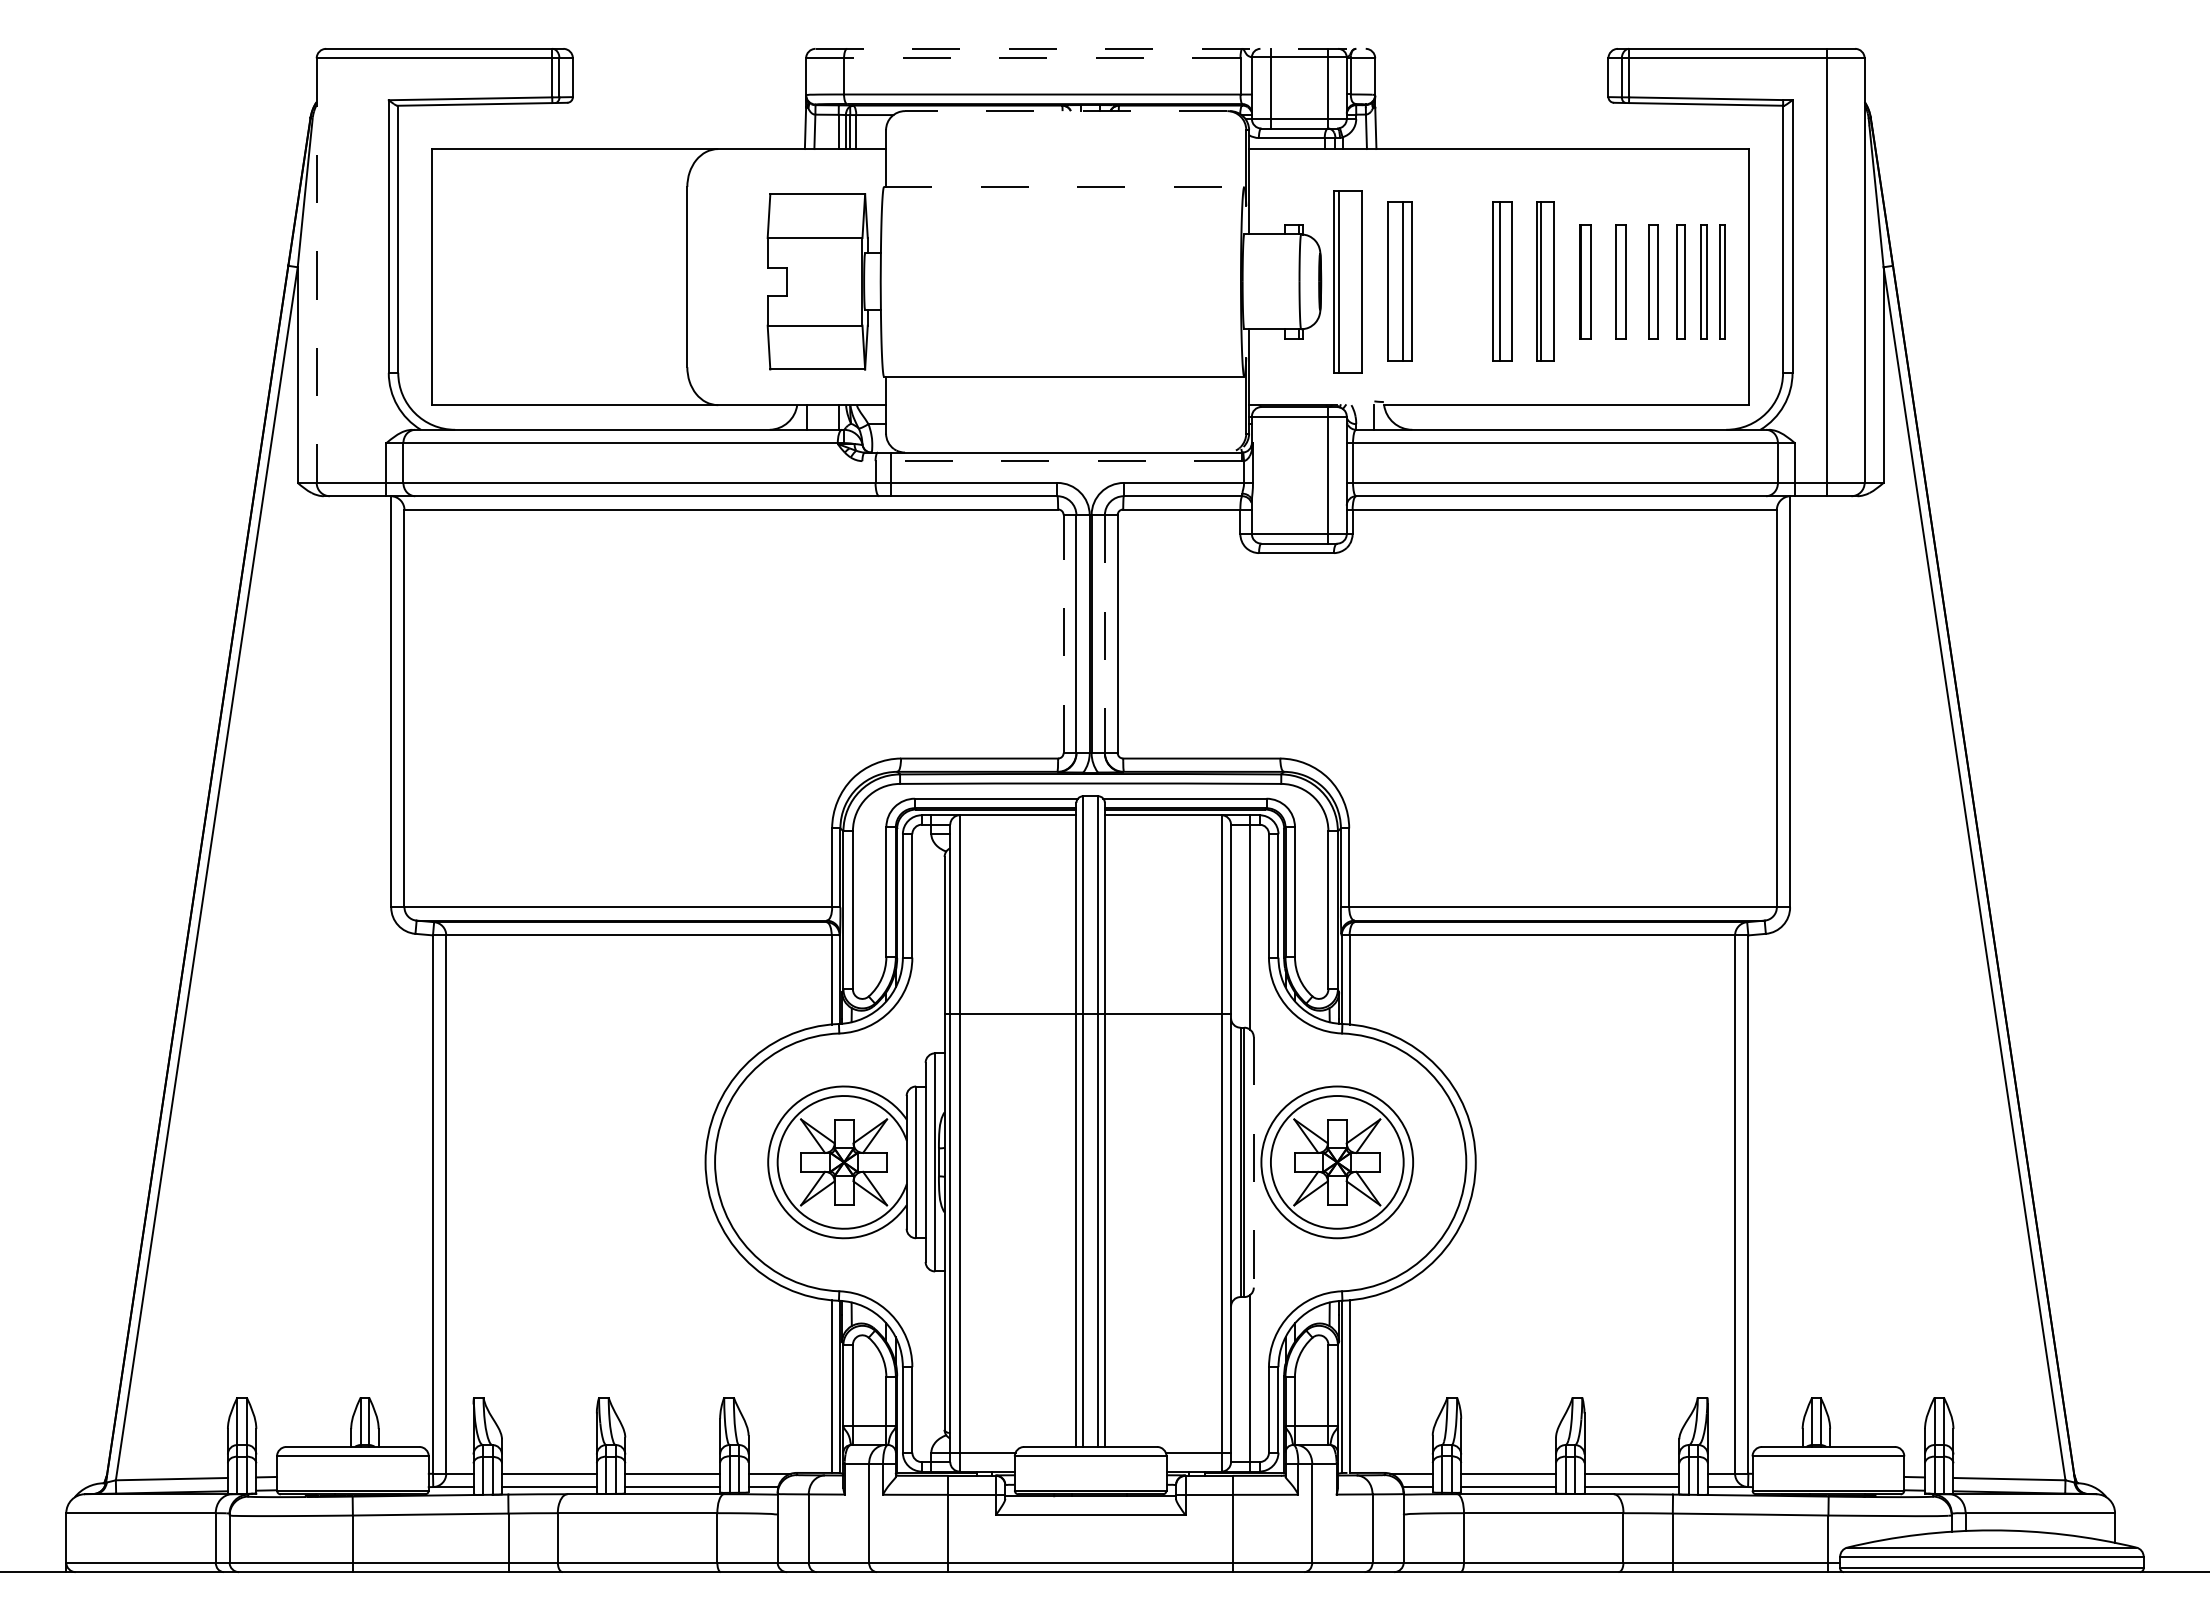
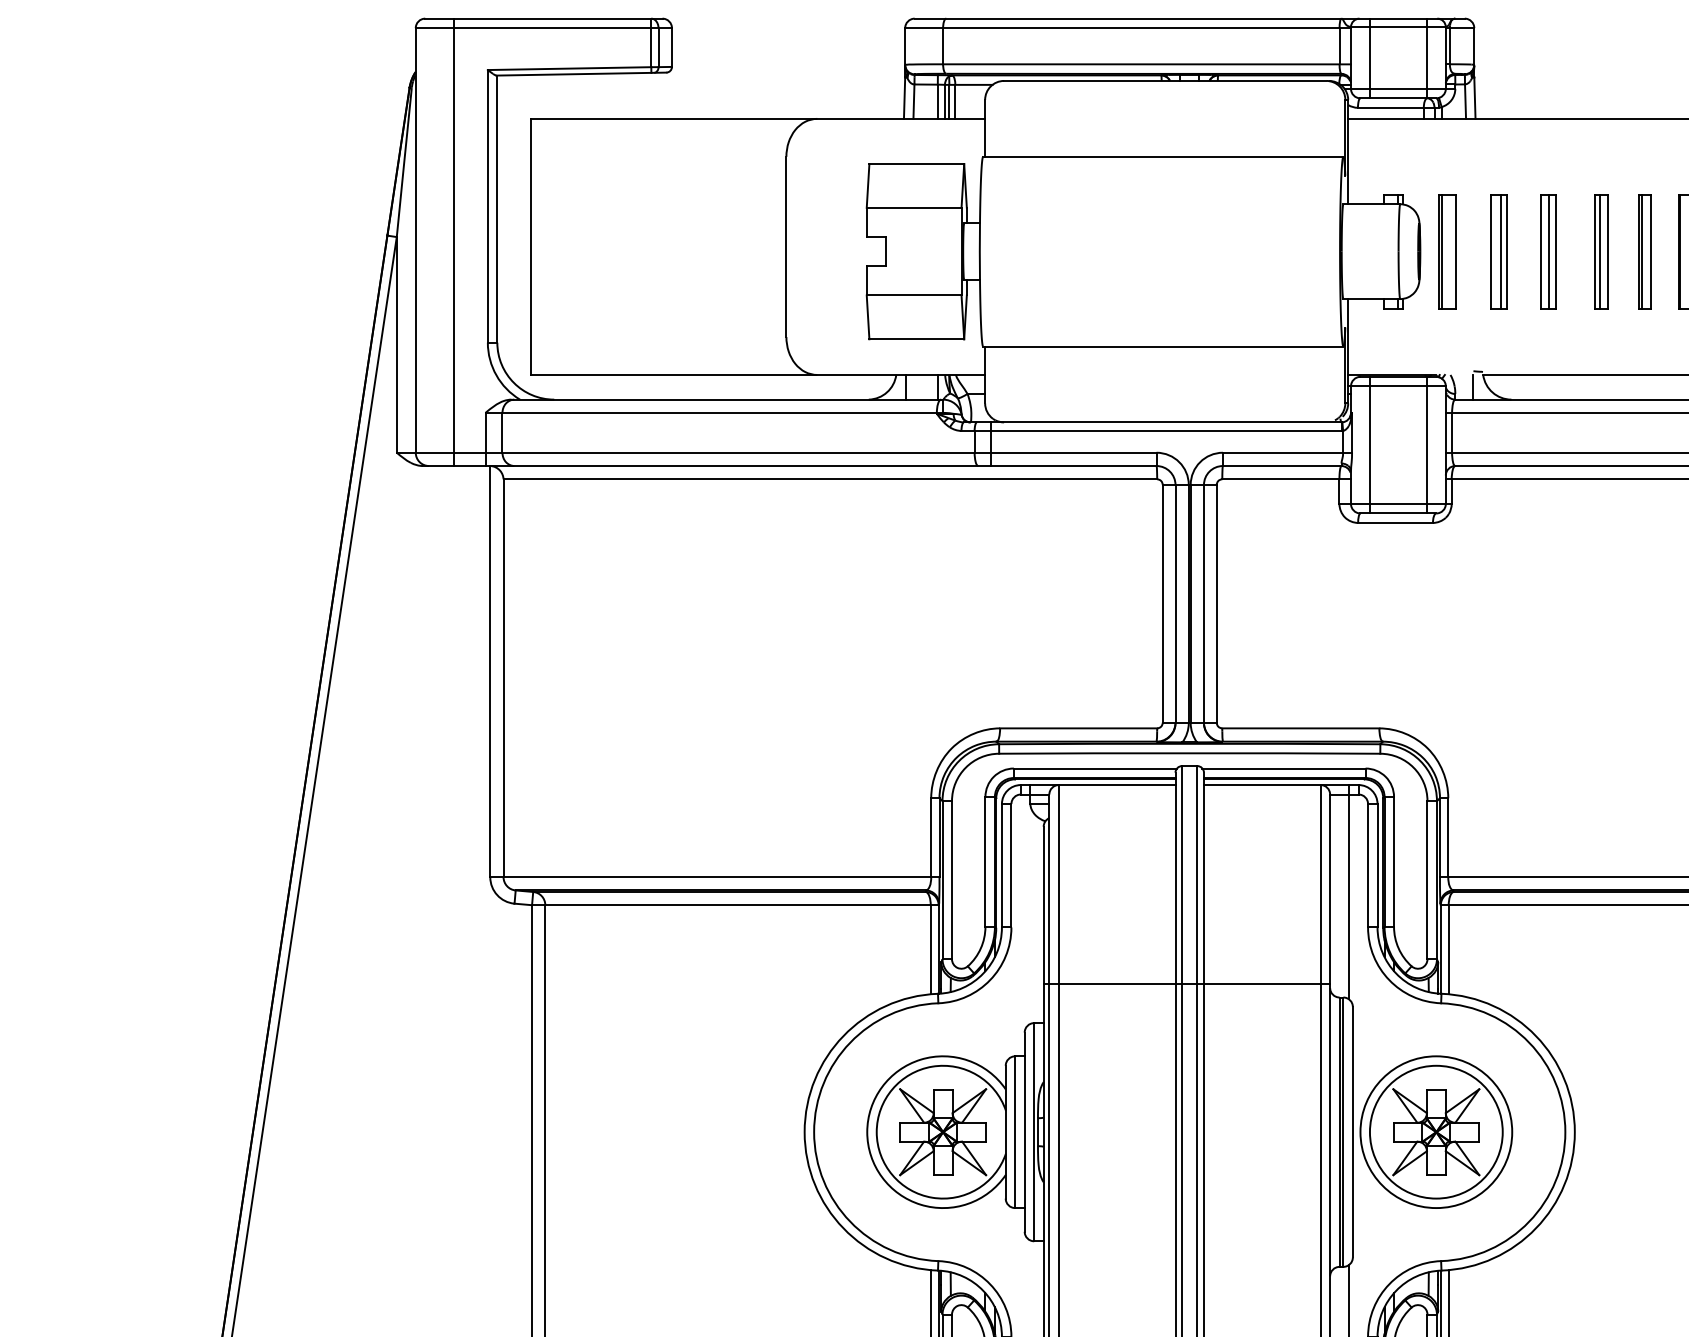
line: (1091, 48) -> (1190, 18), dashed -> solid
line: (1029, 58) -> (1128, 28), dashed -> solid
line: (1065, 111) -> (1164, 81), dashed -> solid
line: (1064, 187) -> (1163, 157), dashed -> solid
line: (316, 271) -> (415, 241), dashed -> solid
line: (354, 272) -> (453, 242), added
part: (1347, 281) -> (1446, 251), size x0.62
part: (1399, 281) -> (1498, 251), size x0.71
part: (1449, 281) -> (1548, 251), added
part: (1502, 281) -> (1601, 251), size x0.71
part: (1545, 281) -> (1644, 251), size x0.71
line: (1051, 461) -> (1150, 431), dashed -> solid
line: (1270, 475) -> (1369, 445), added
line: (1063, 634) -> (1162, 604), dashed -> solid
line: (1104, 634) -> (1203, 604), dashed -> solid
line: (1253, 1162) -> (1352, 1132), dashed -> solid

